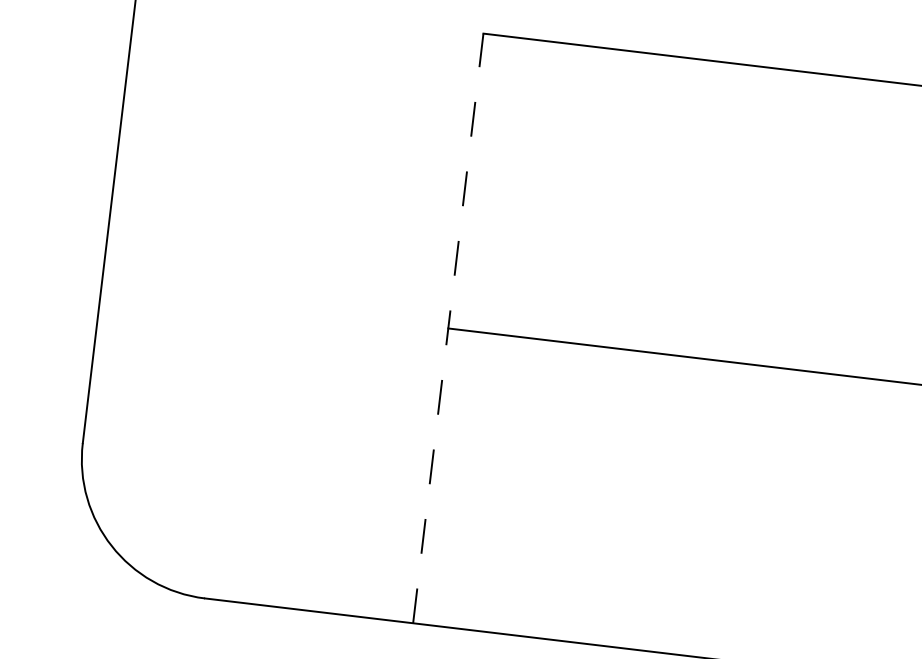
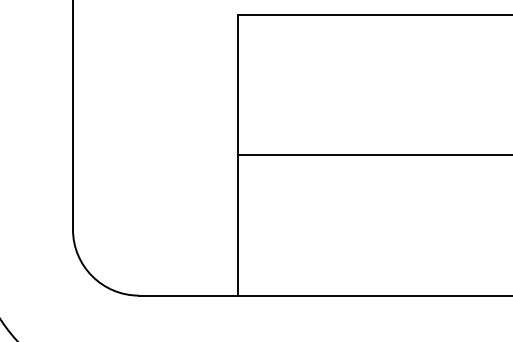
line: (449, 326) -> (238, 154), dashed -> solid

